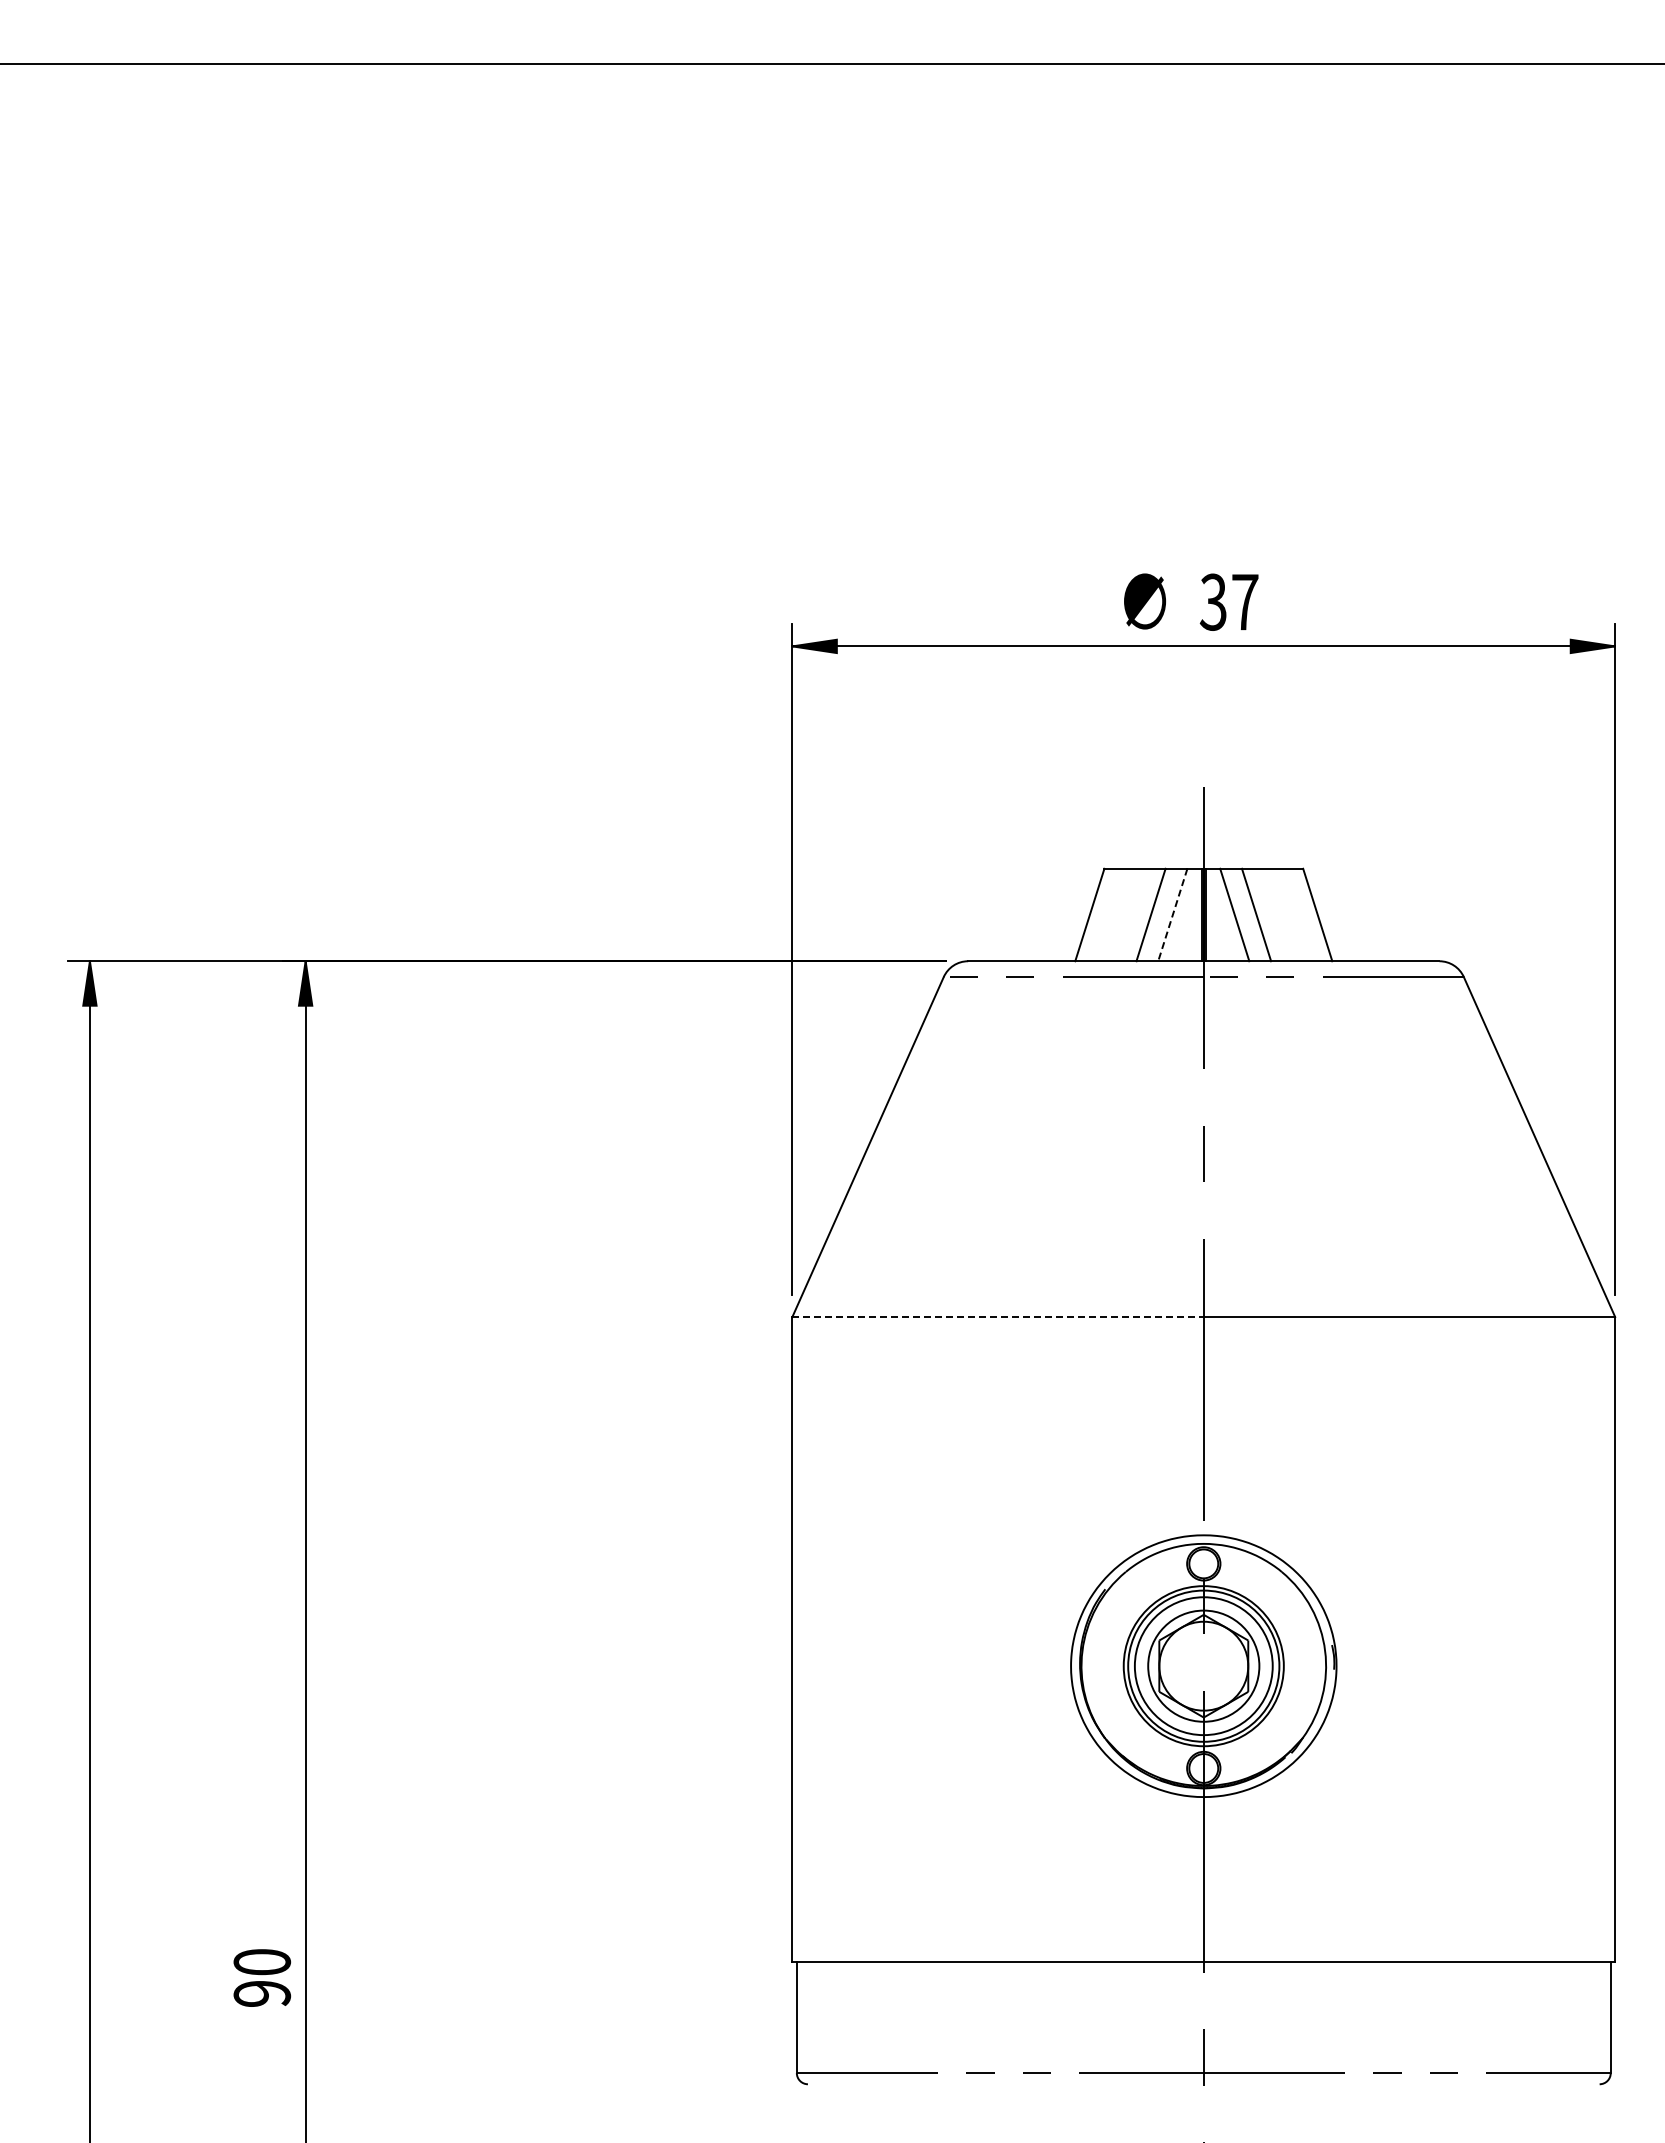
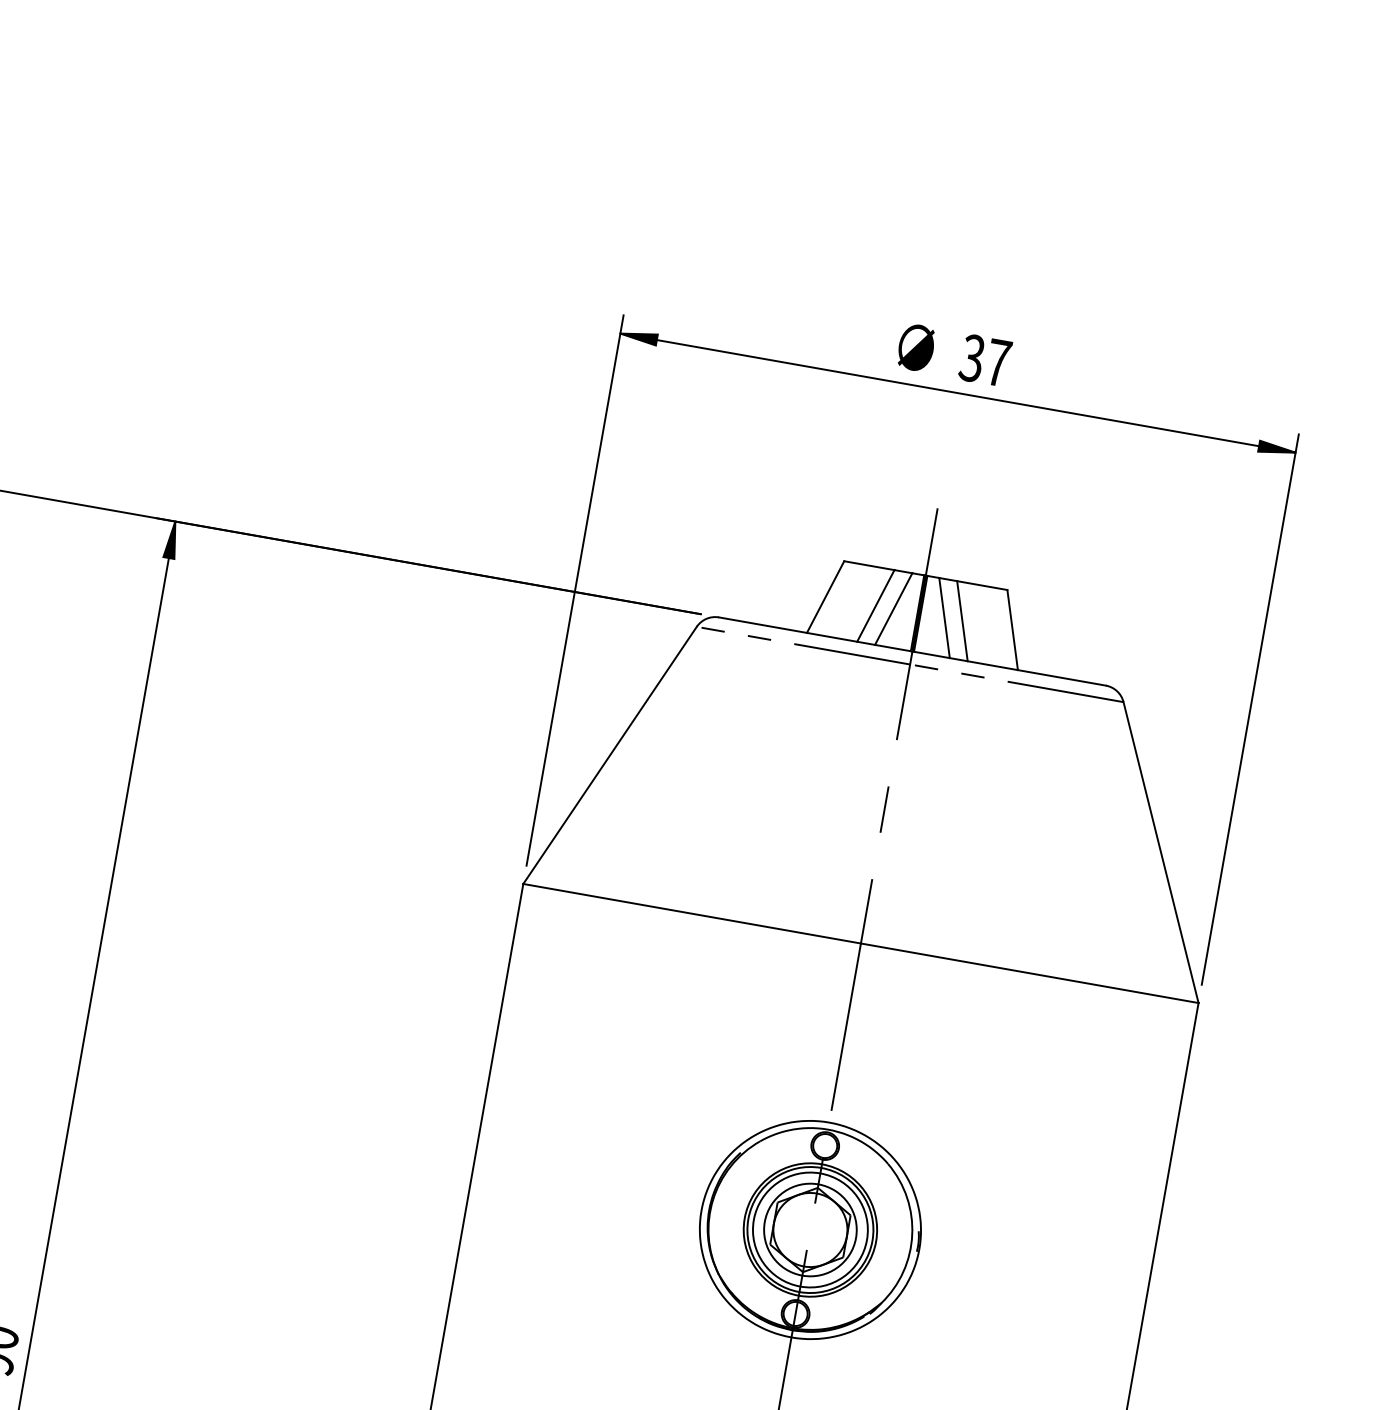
line: (1172, 915) -> (893, 609), dashed -> solid
line: (998, 1317) -> (692, 914), dashed -> solid

